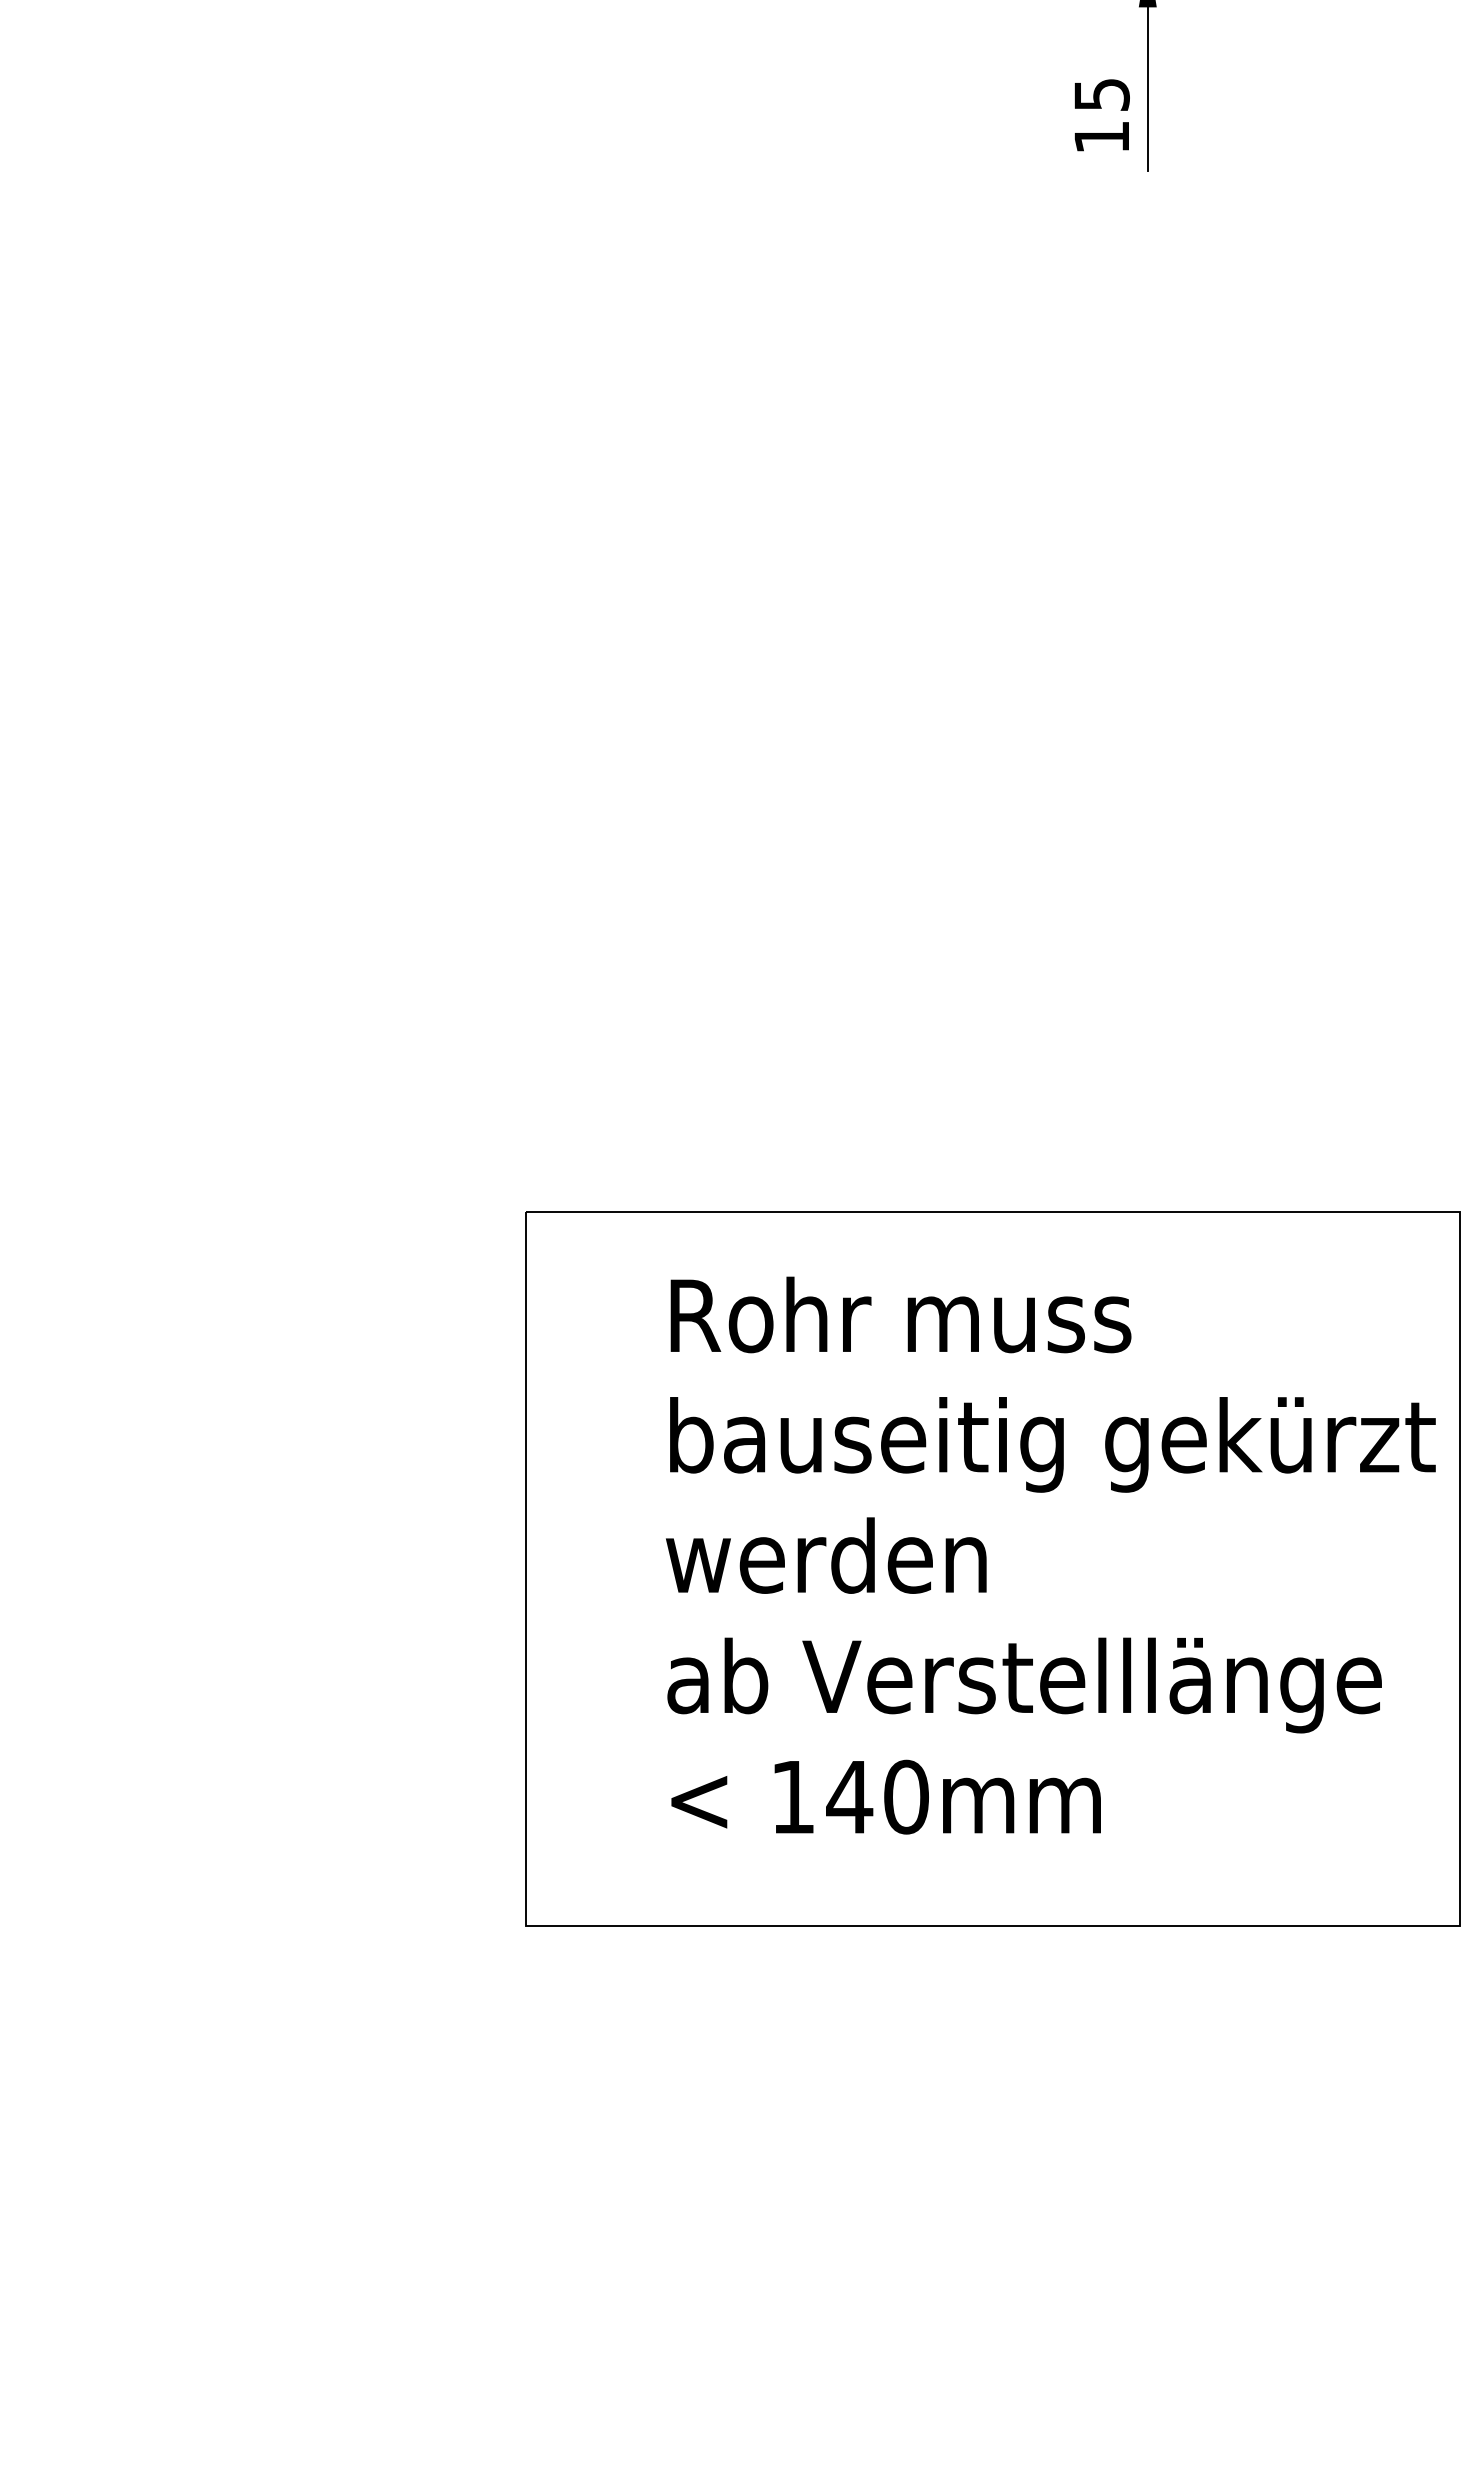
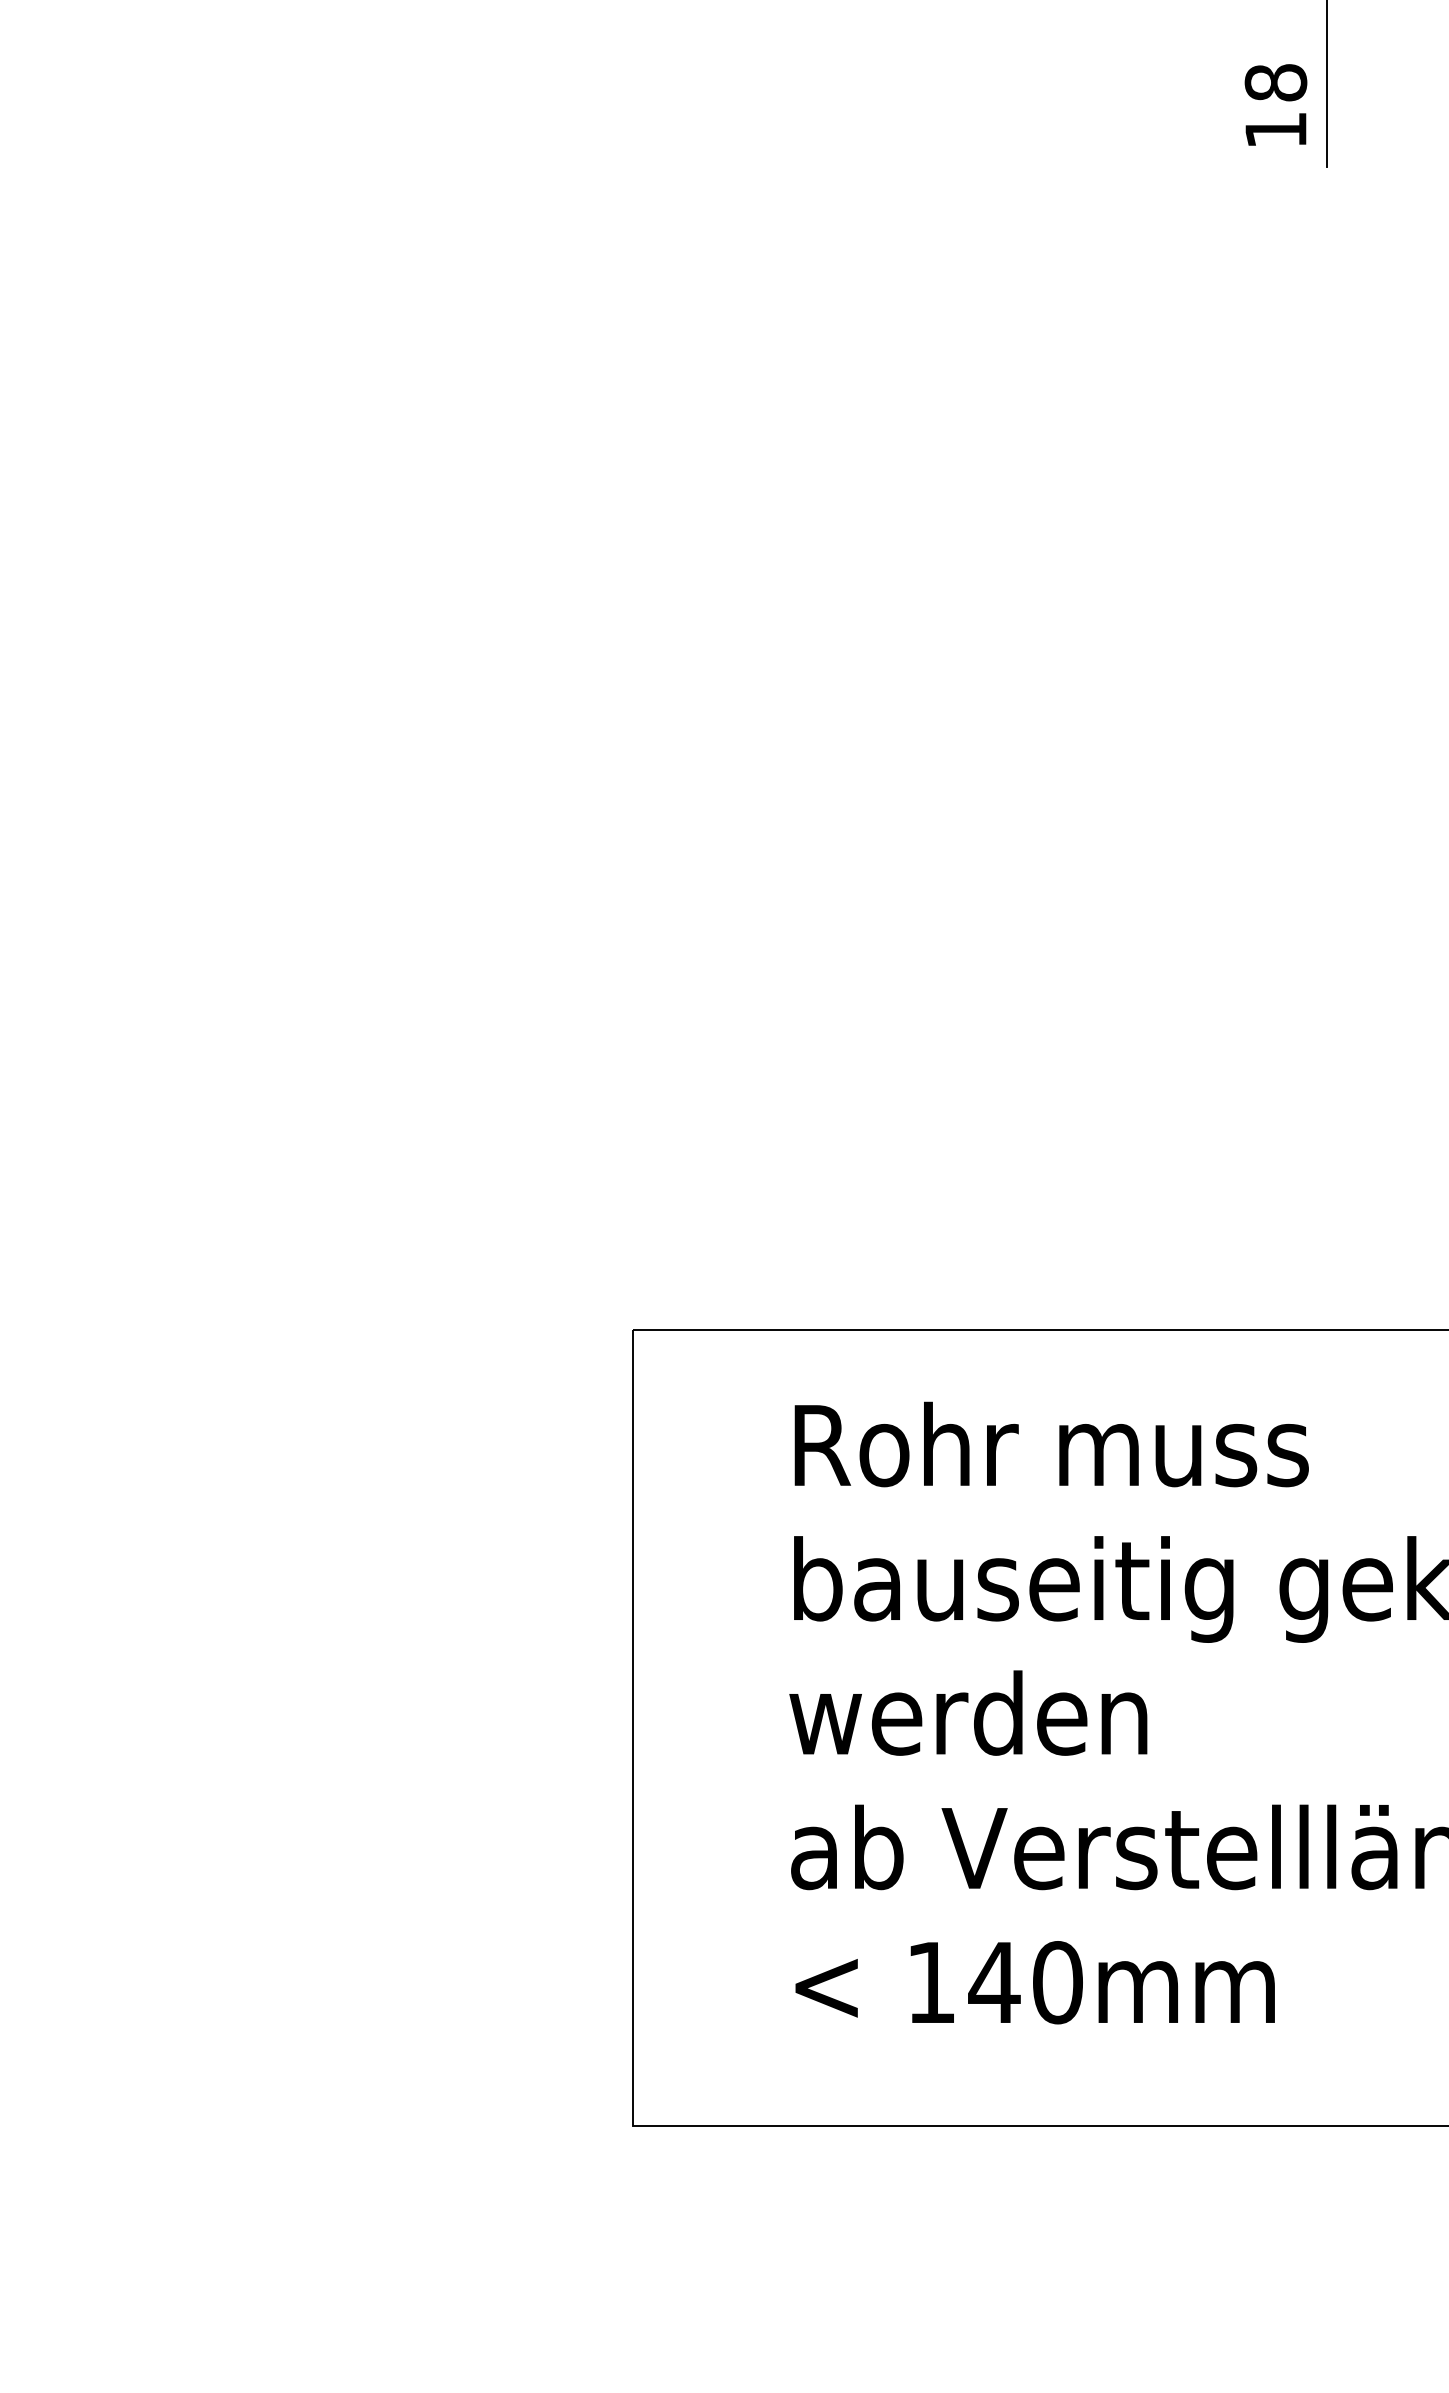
text: (1101, 94) -> (1275, 82), 15 -> 18

